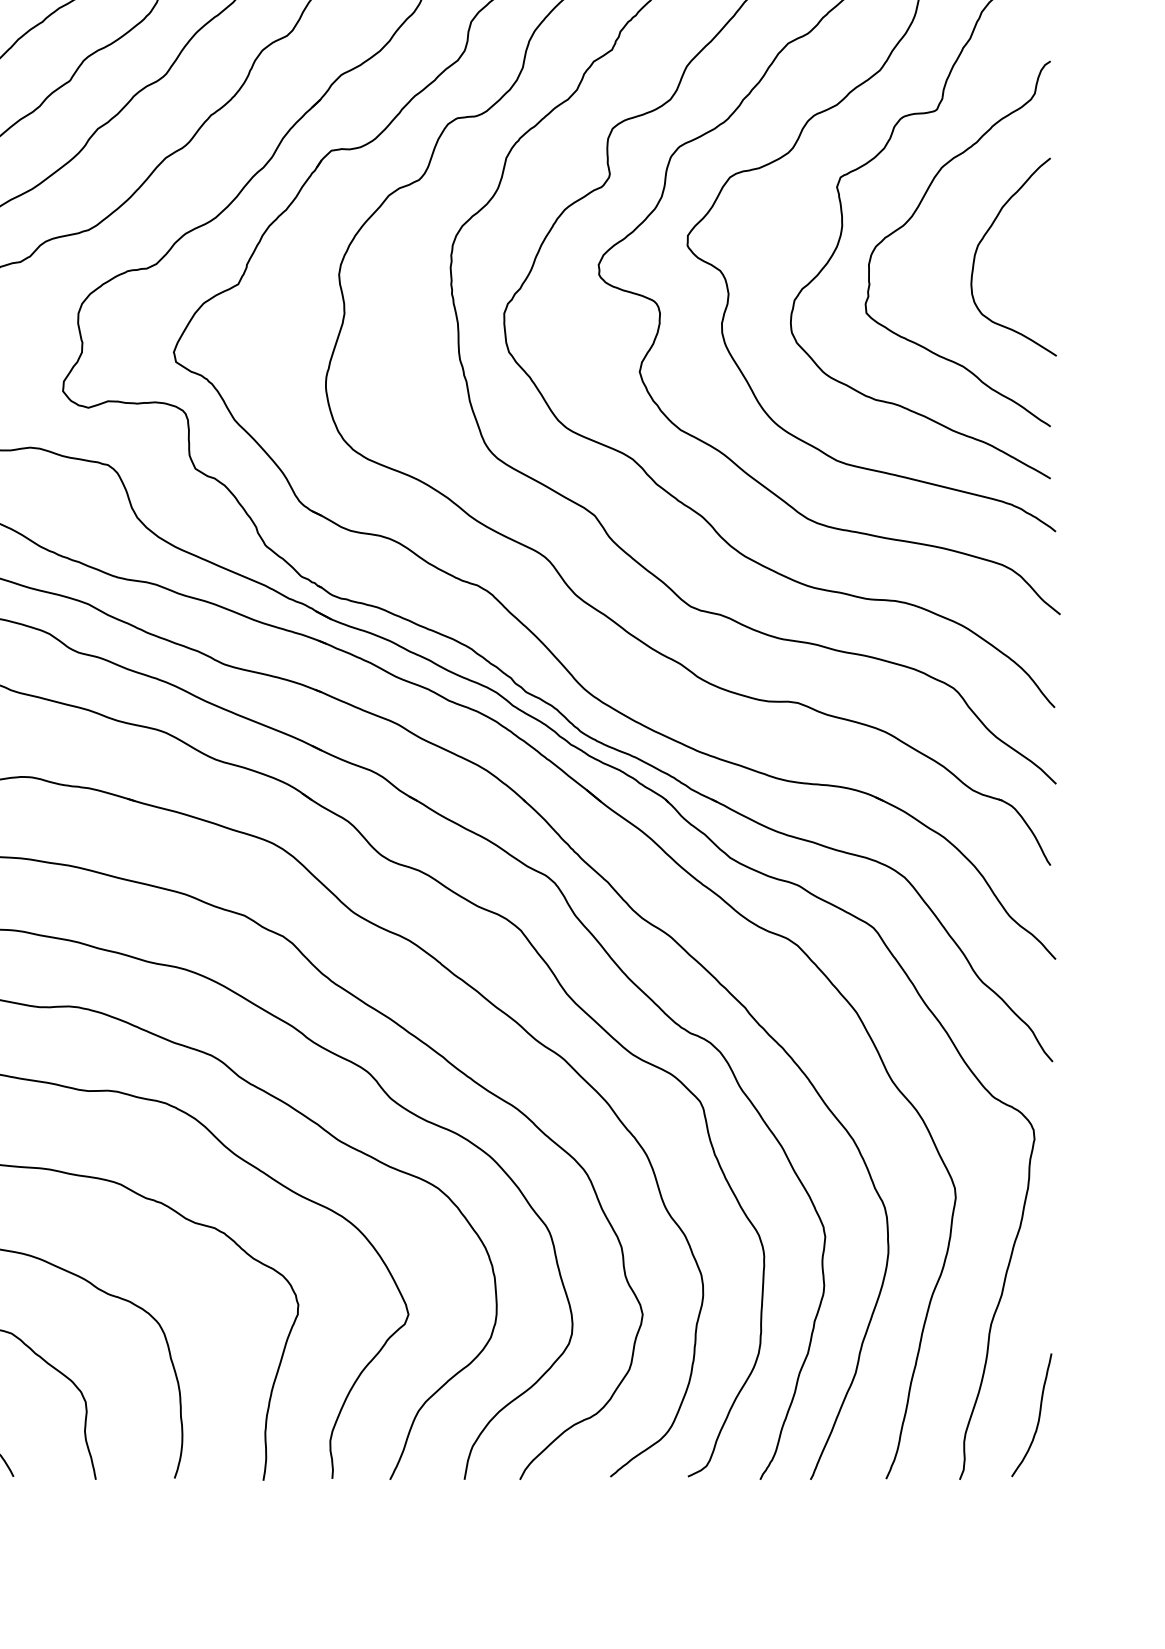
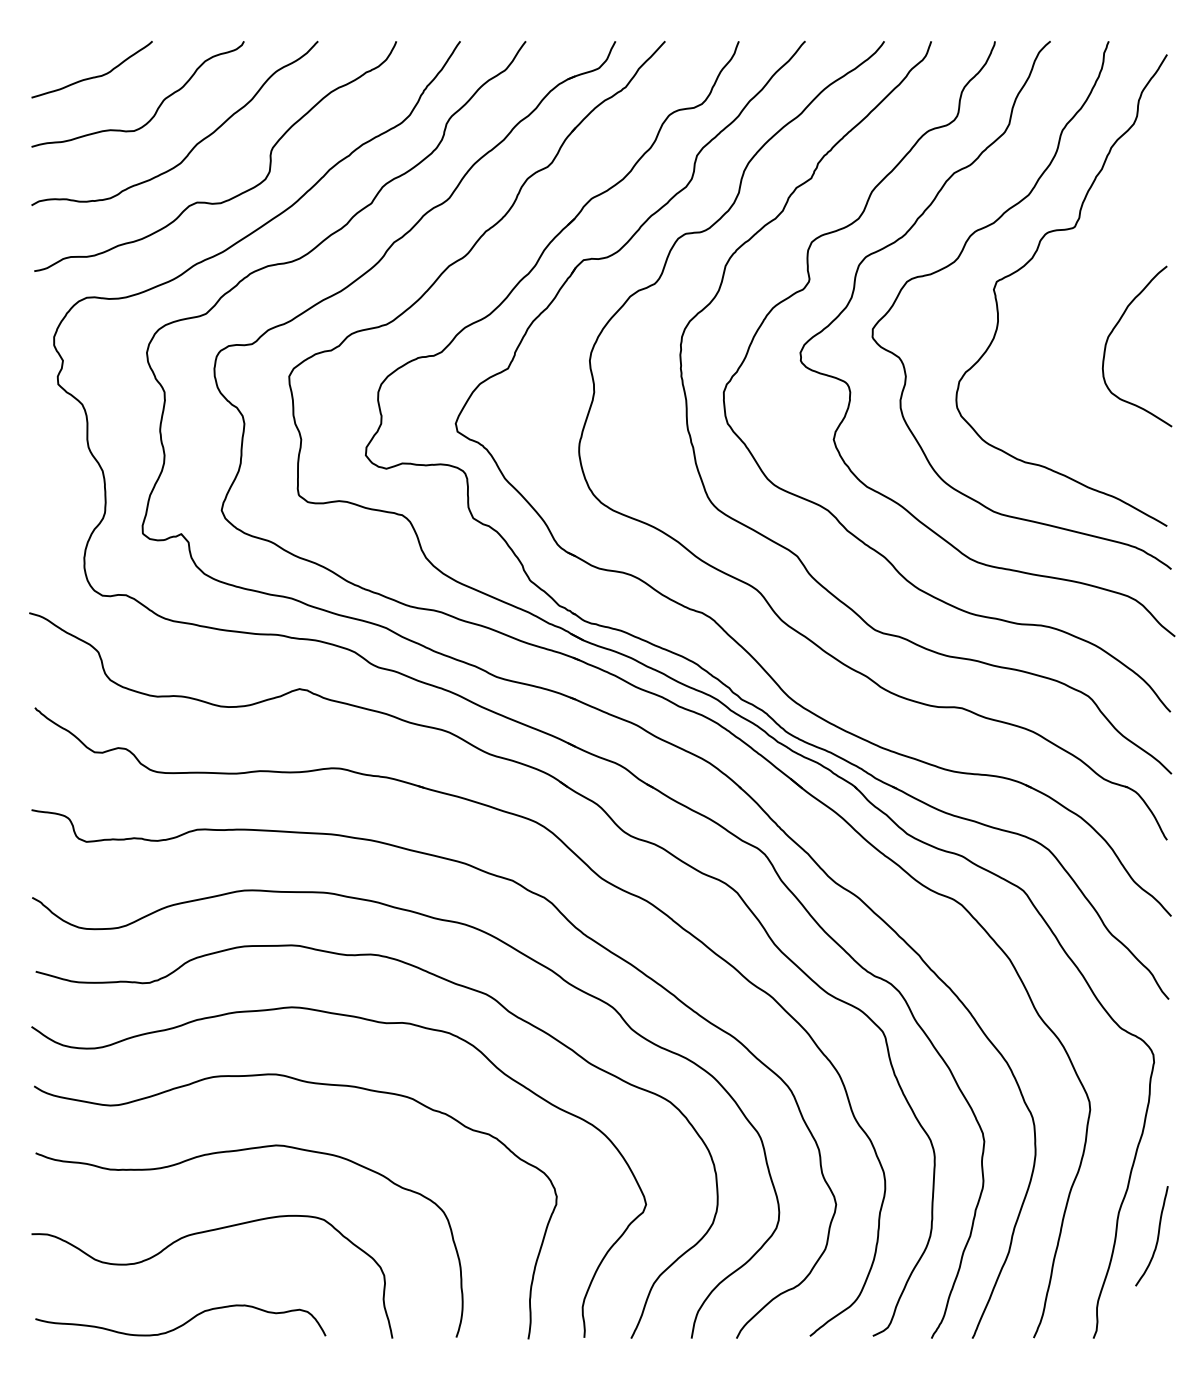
curve: (915, 213) -> (1057, 311), removed
curve: (1037, 1419) -> (1156, 1239), moved

